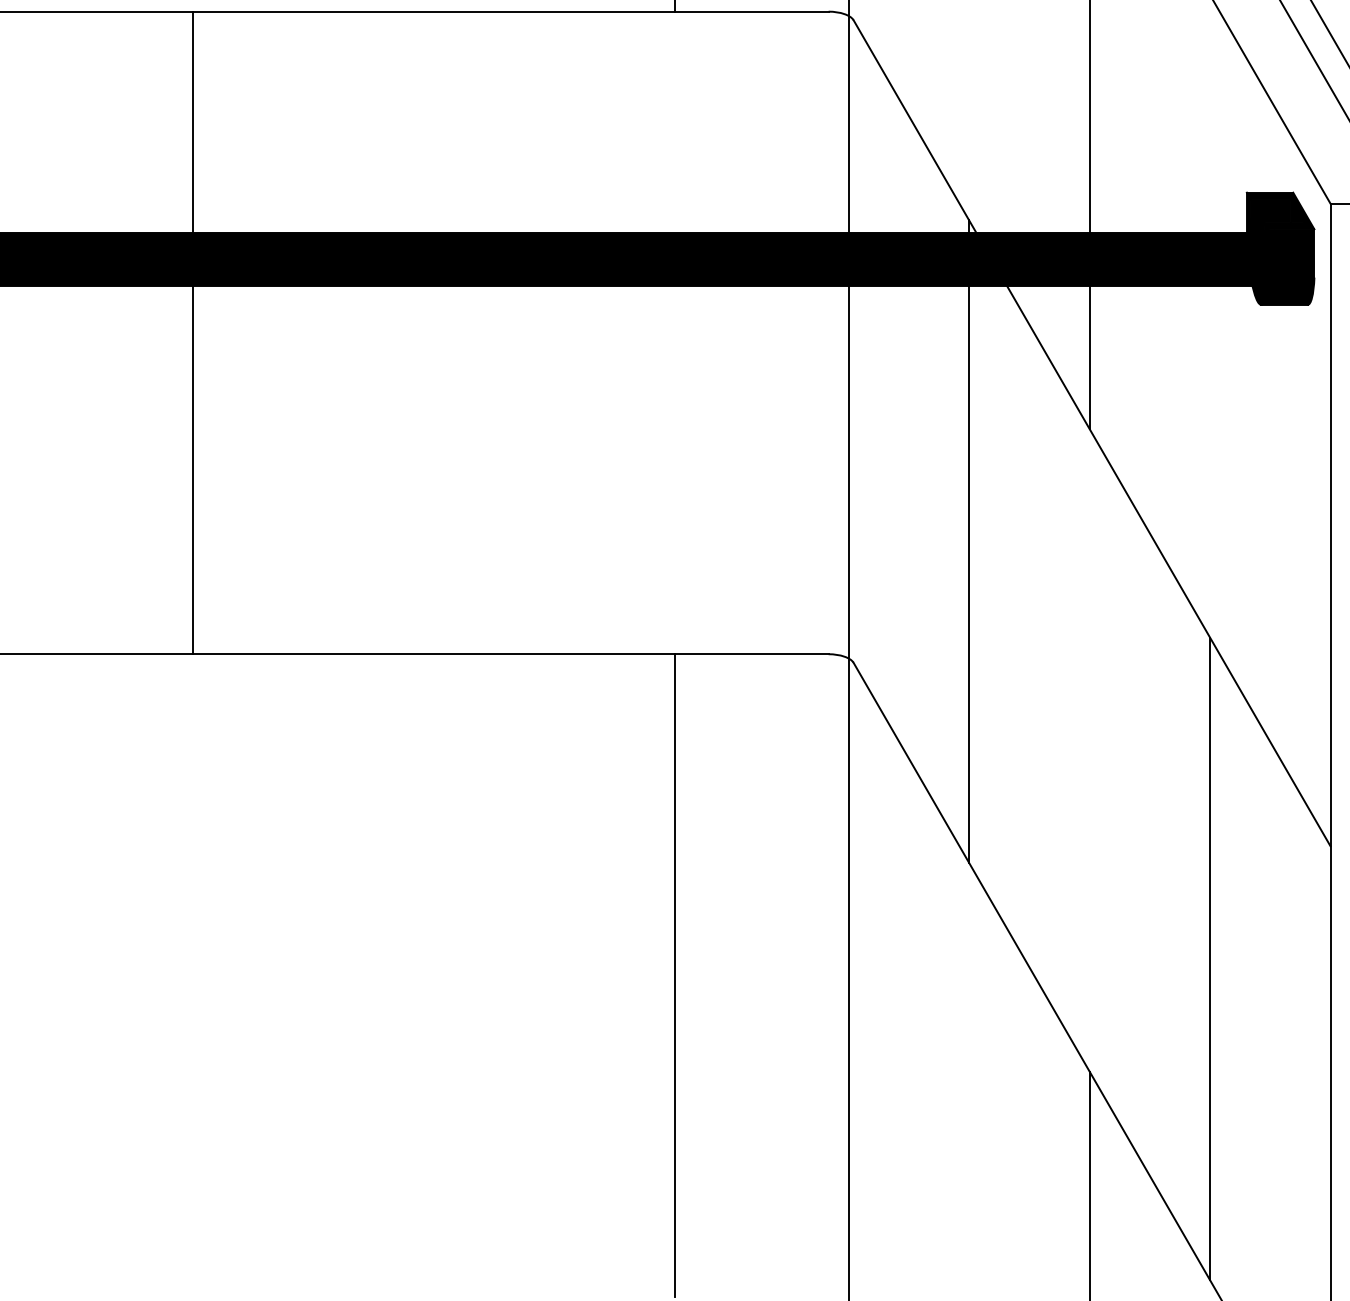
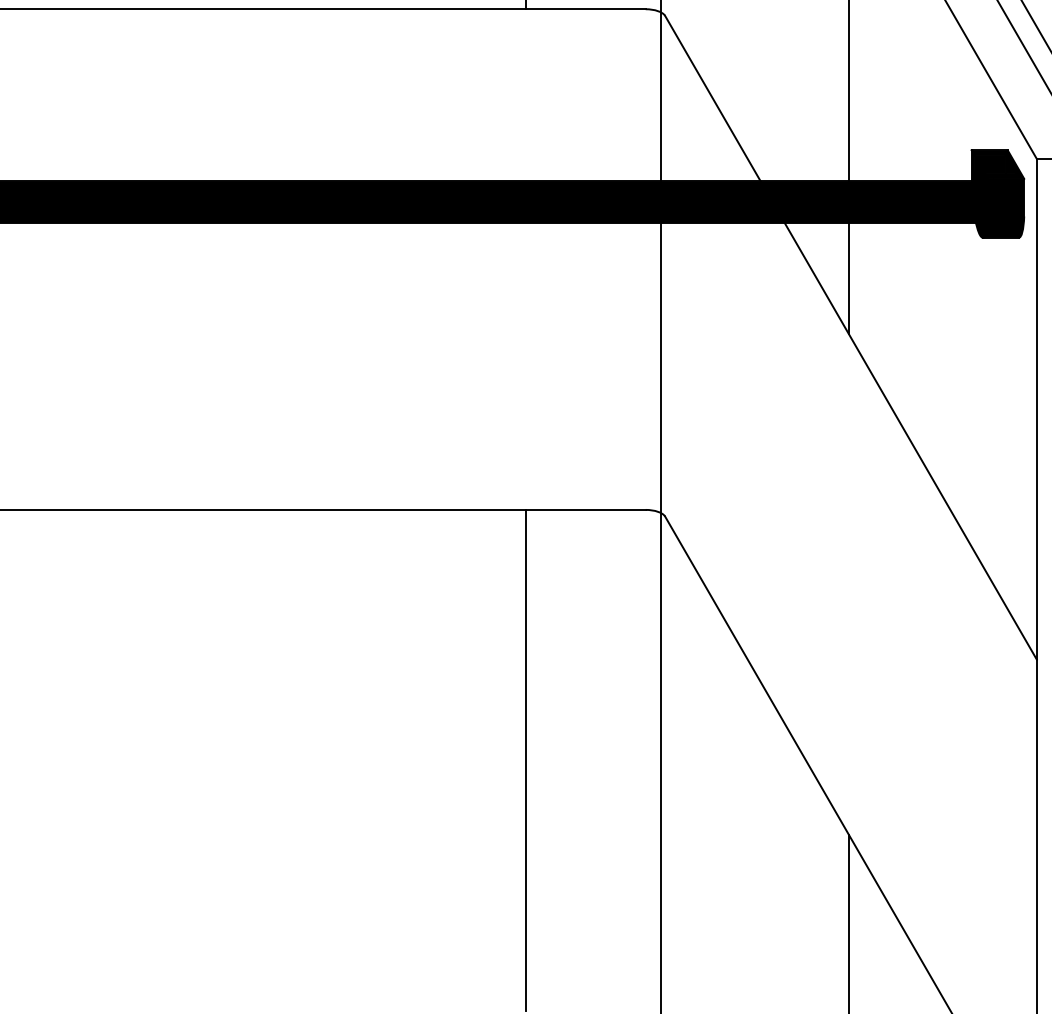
line: (193, 332) -> (150, 259), removed
line: (969, 540) -> (755, 421), removed
line: (1209, 959) -> (942, 747), removed

